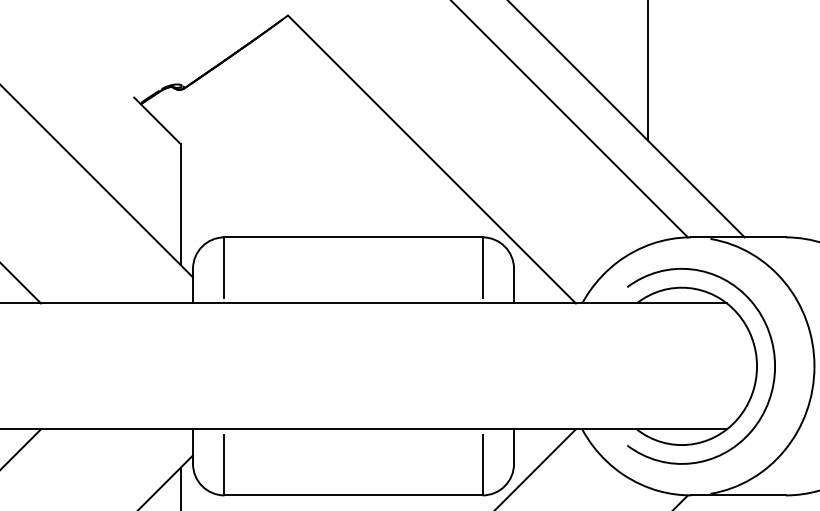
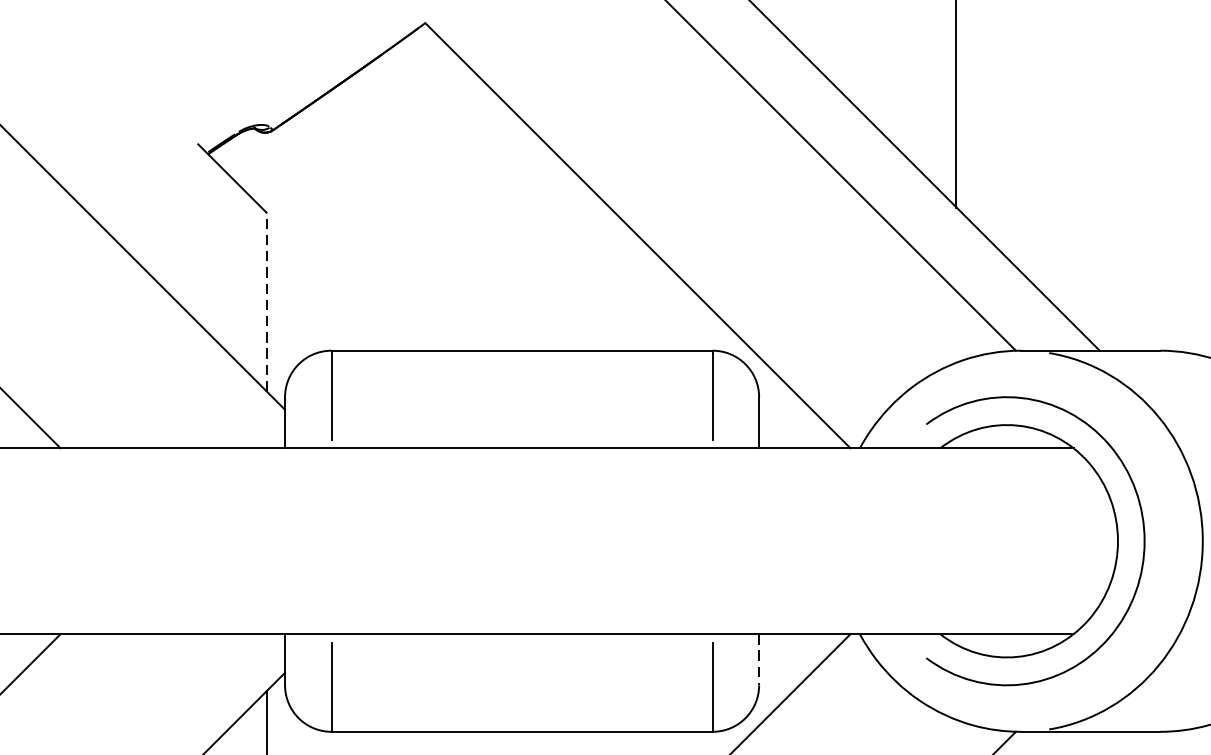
line: (180, 203) -> (266, 300), solid -> dashed
line: (514, 447) -> (759, 661), solid -> dashed

